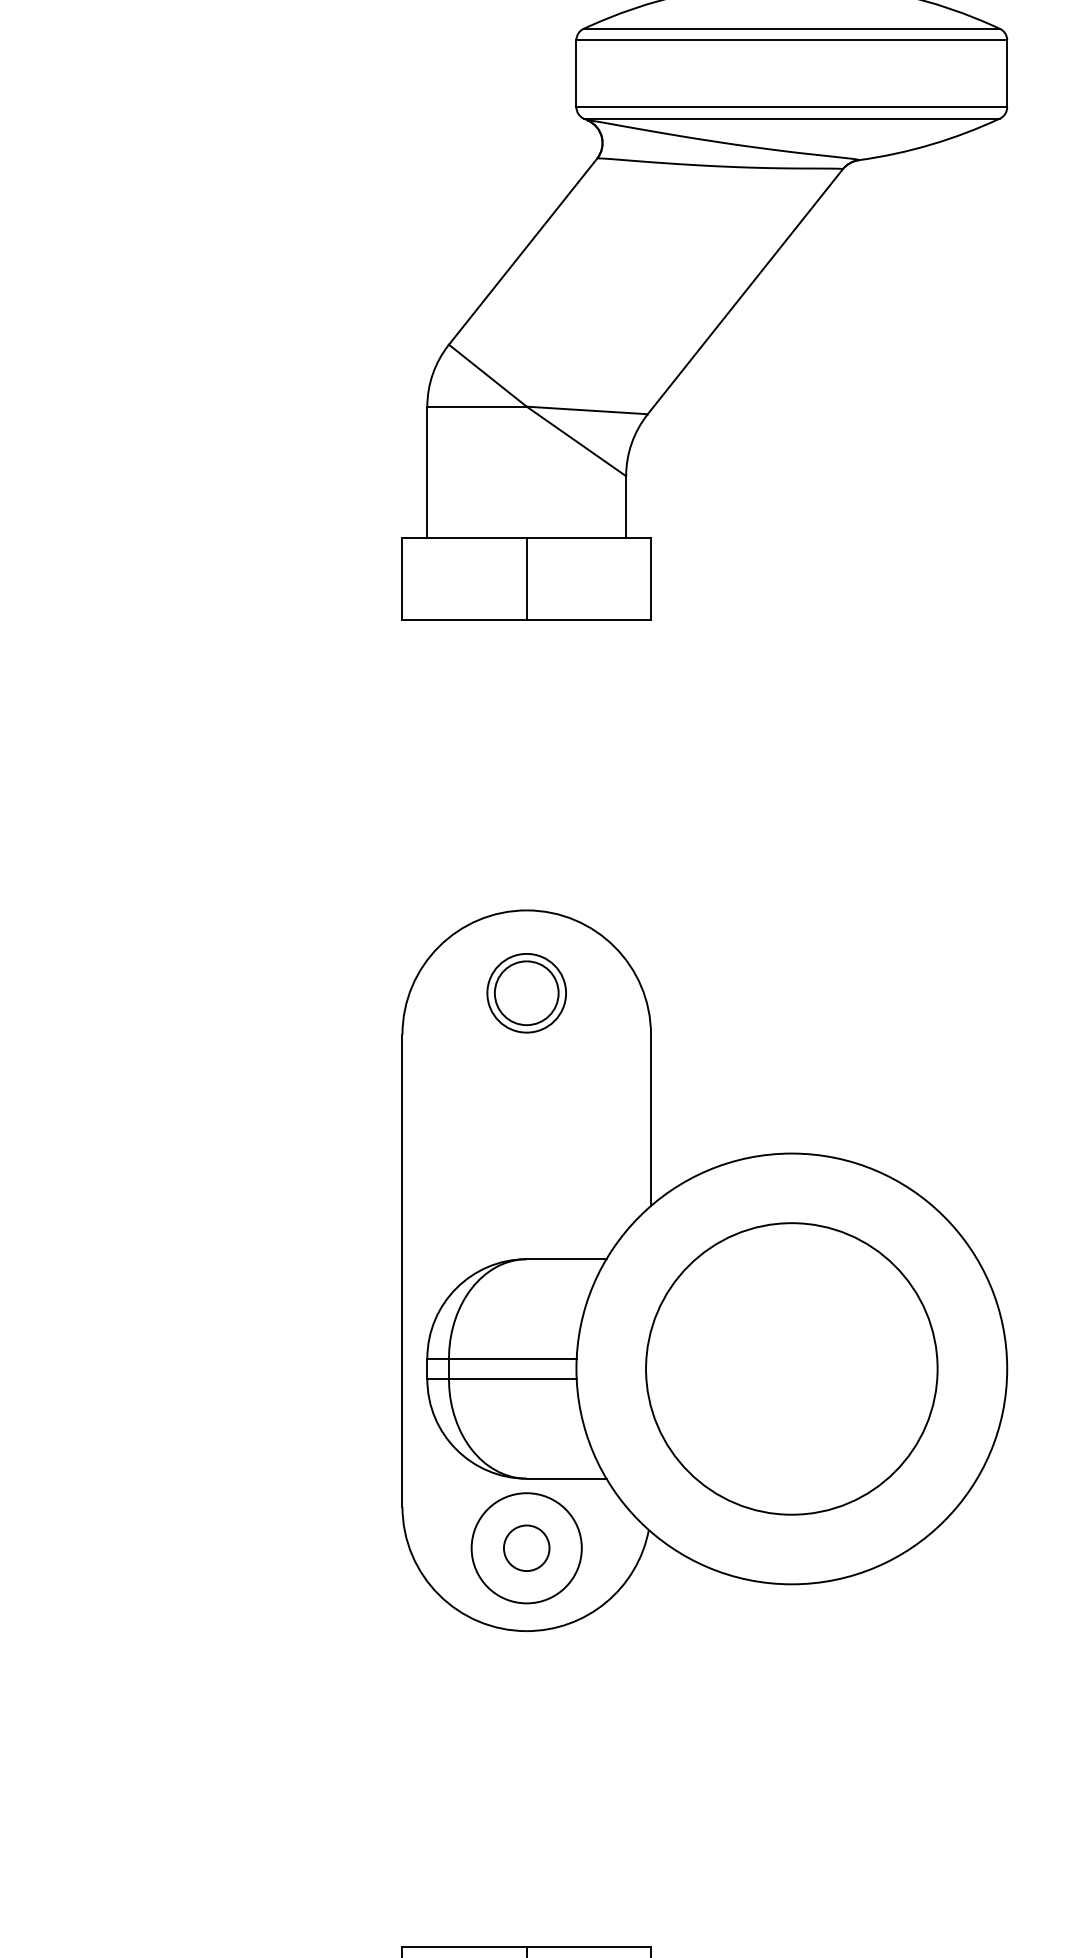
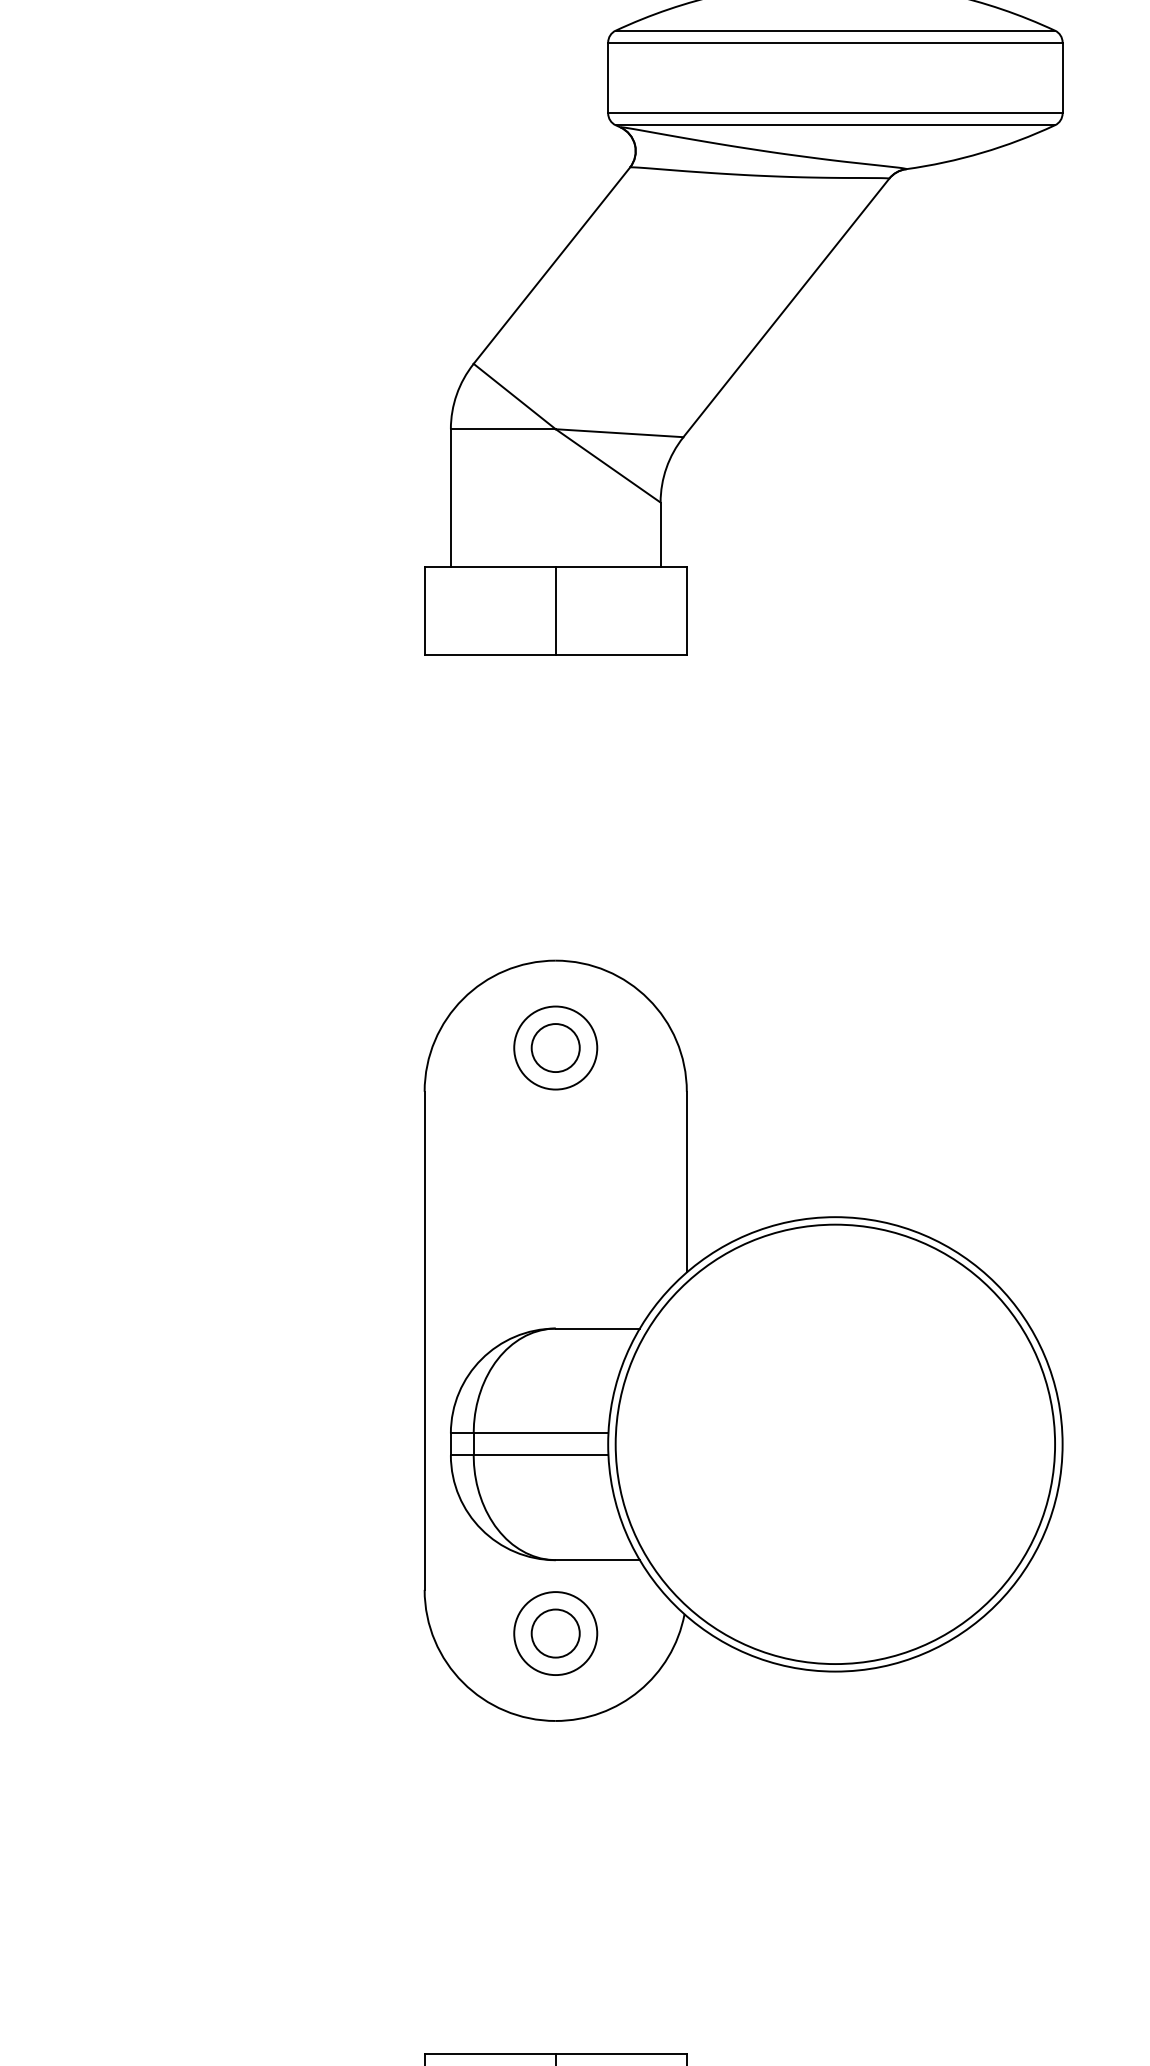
circle: (526, 993) -> (555, 1048), size x0.71
circle: (791, 1369) -> (835, 1444), size x1.43
circle: (526, 1548) -> (555, 1633), size x0.71

